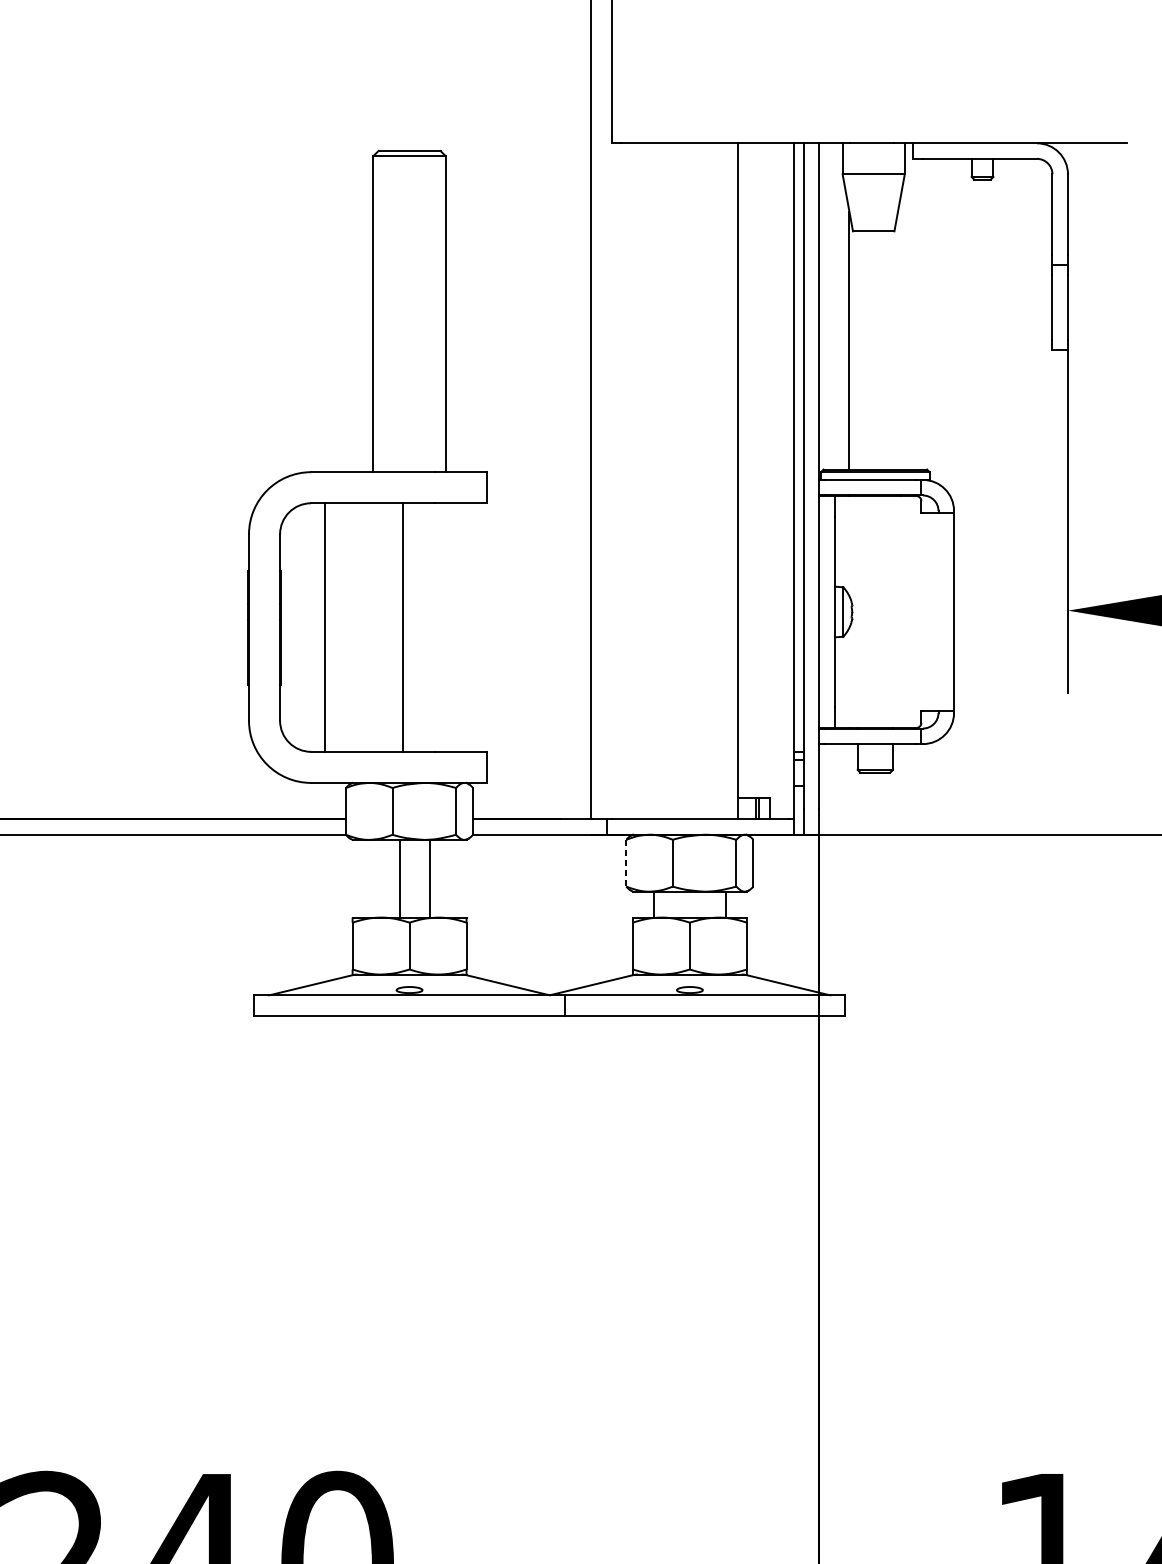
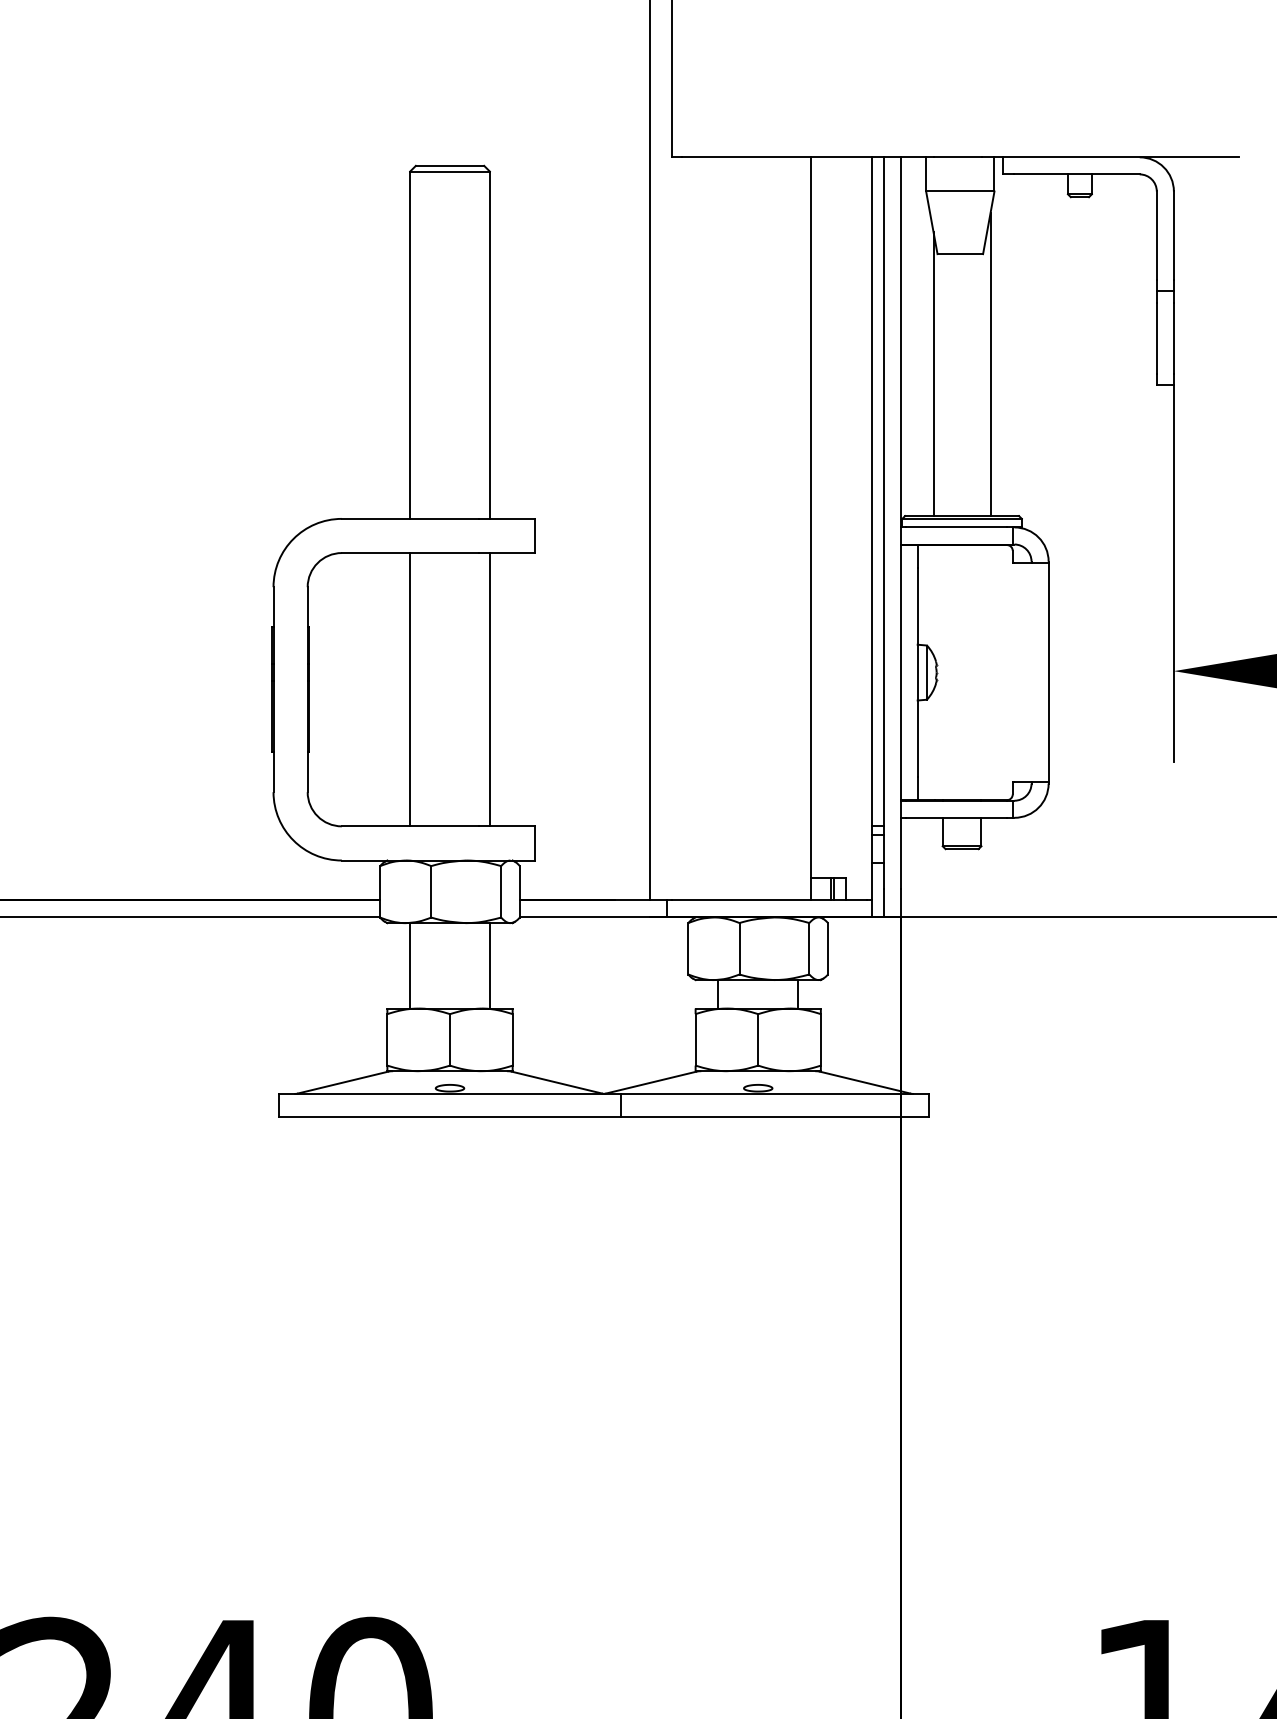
line: (901, 331) -> (990, 364), added
line: (325, 627) -> (410, 689), moved
line: (402, 627) -> (489, 689), moved
line: (626, 862) -> (688, 948), dashed -> solid
line: (399, 878) -> (489, 965), moved
line: (430, 878) -> (410, 965), moved

